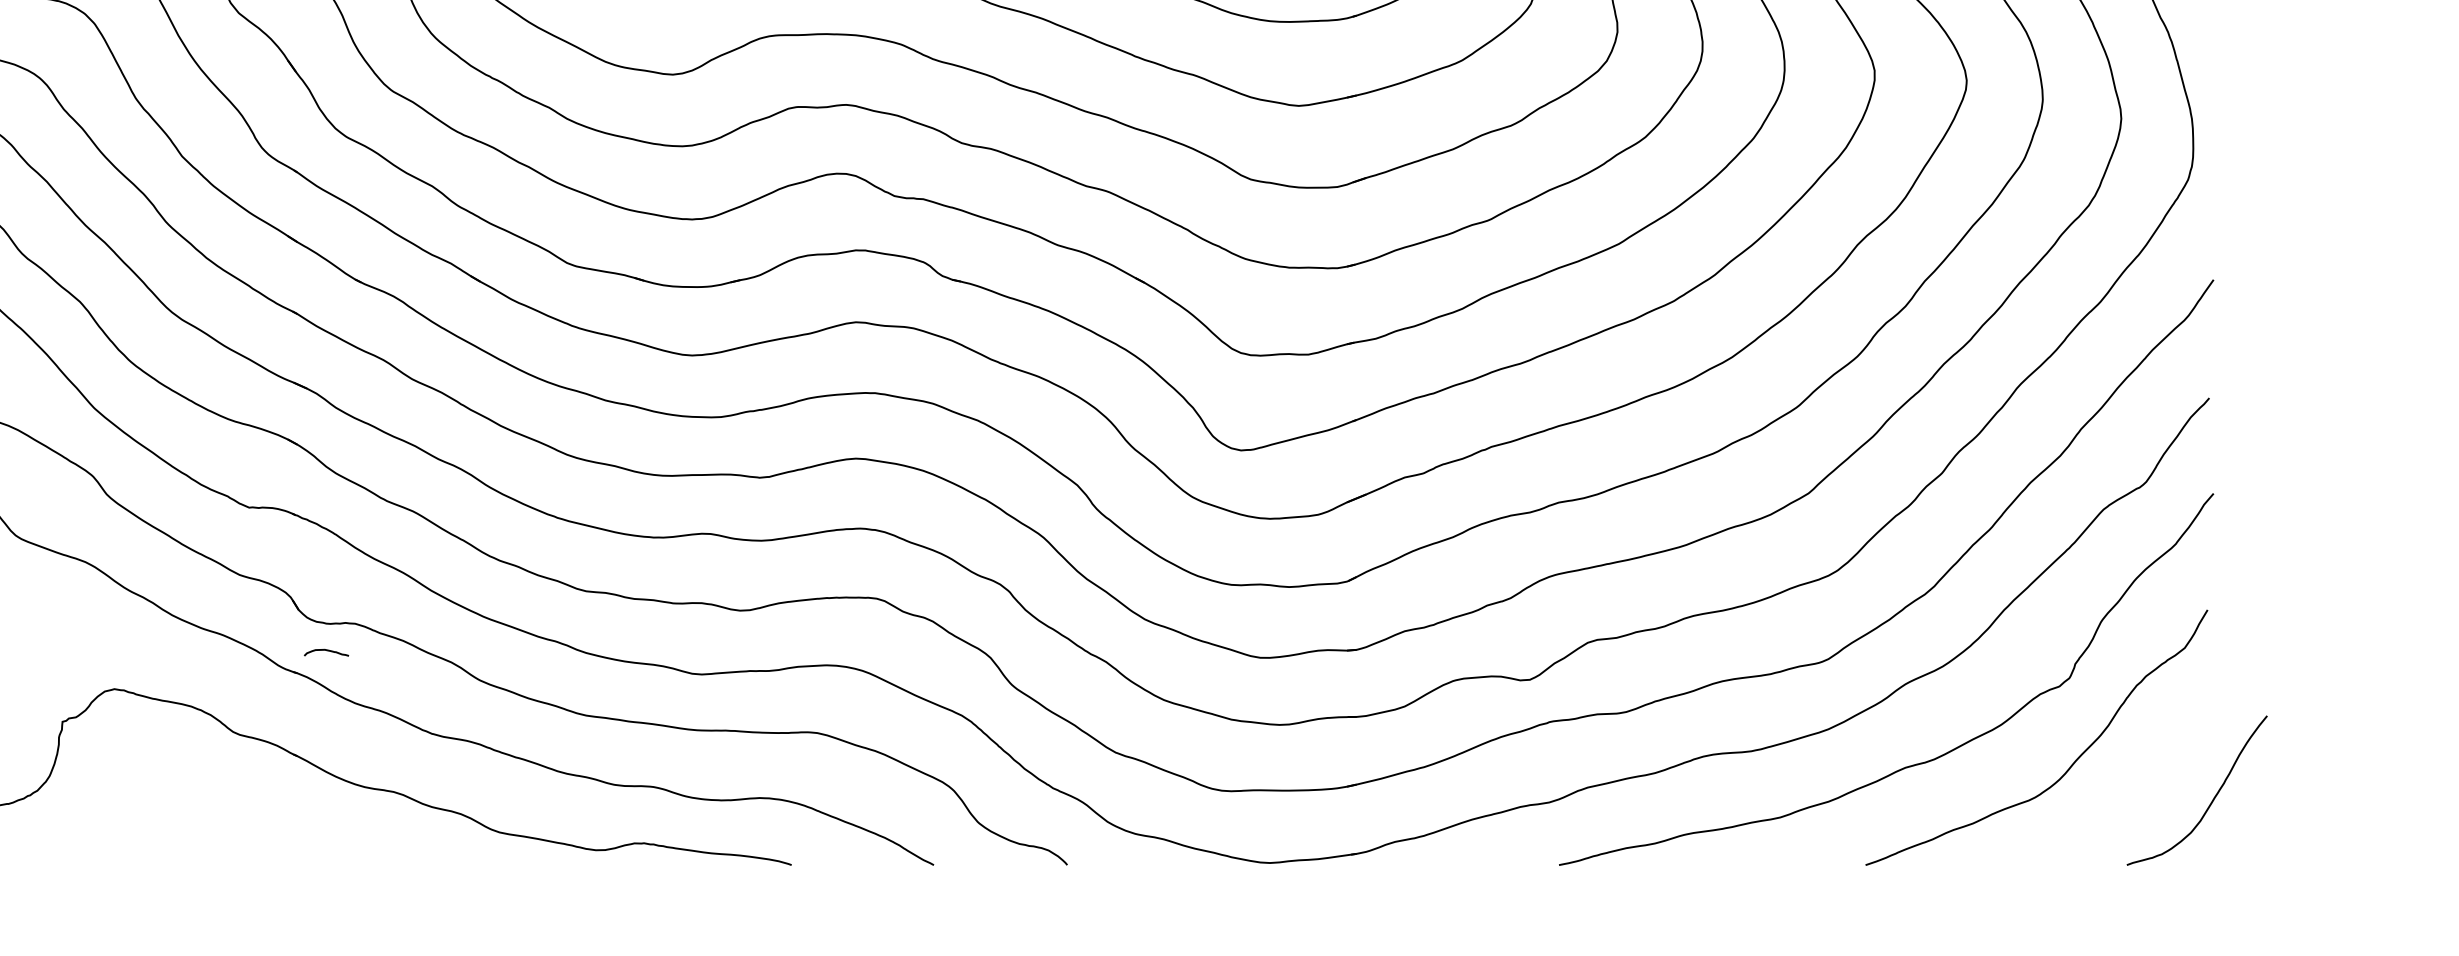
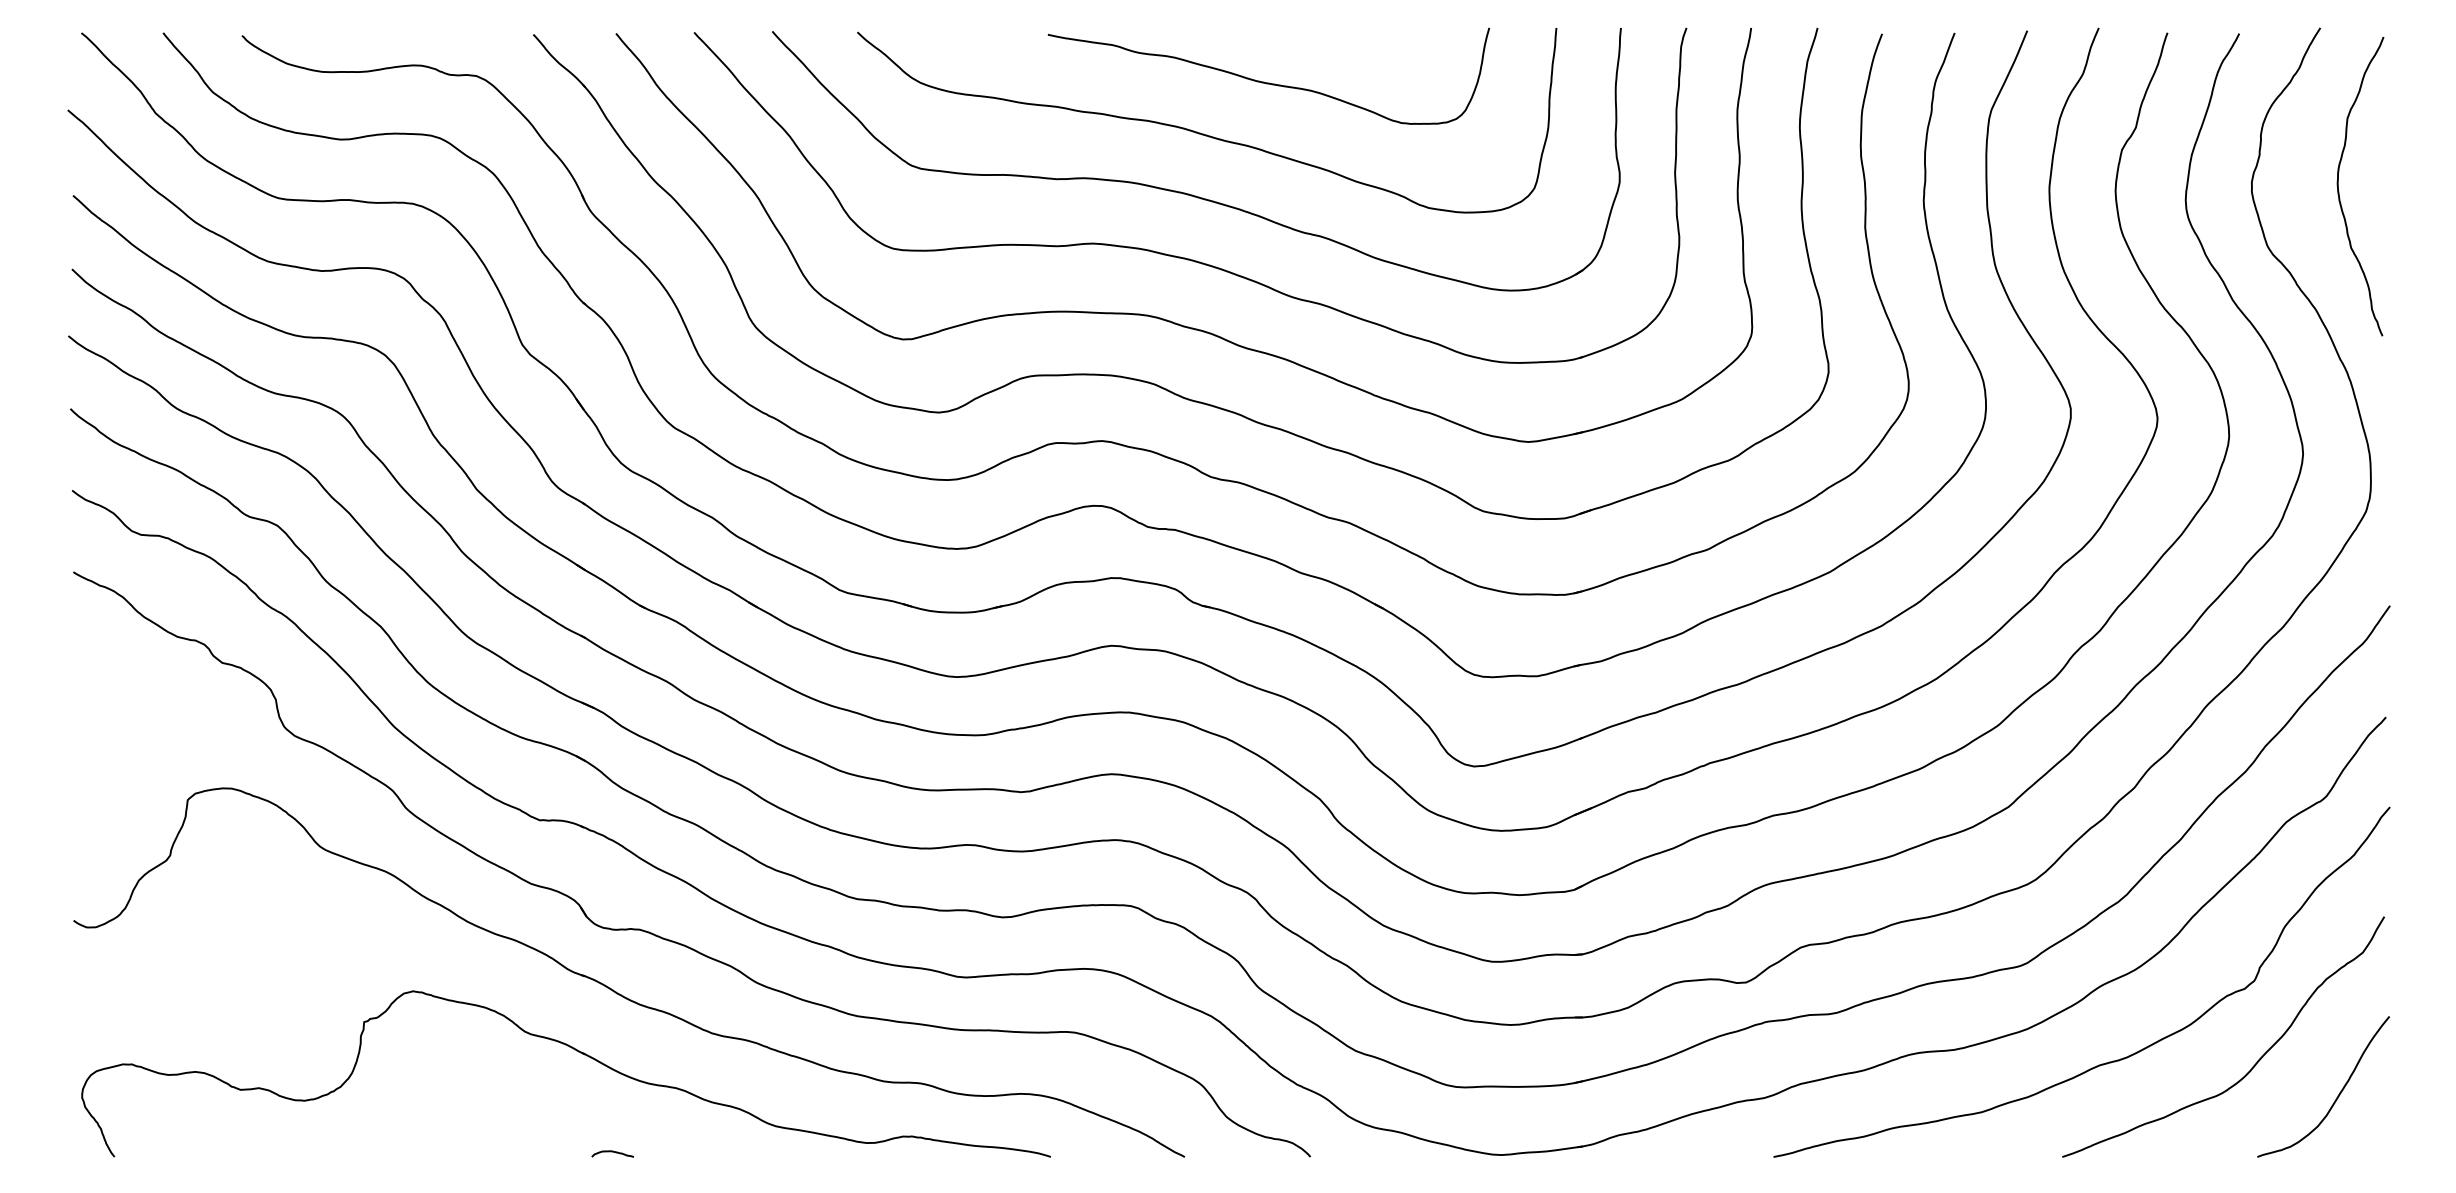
curve: (326, 651) -> (612, 1152), moved
curve: (2211, 799) -> (2337, 1095), moved

